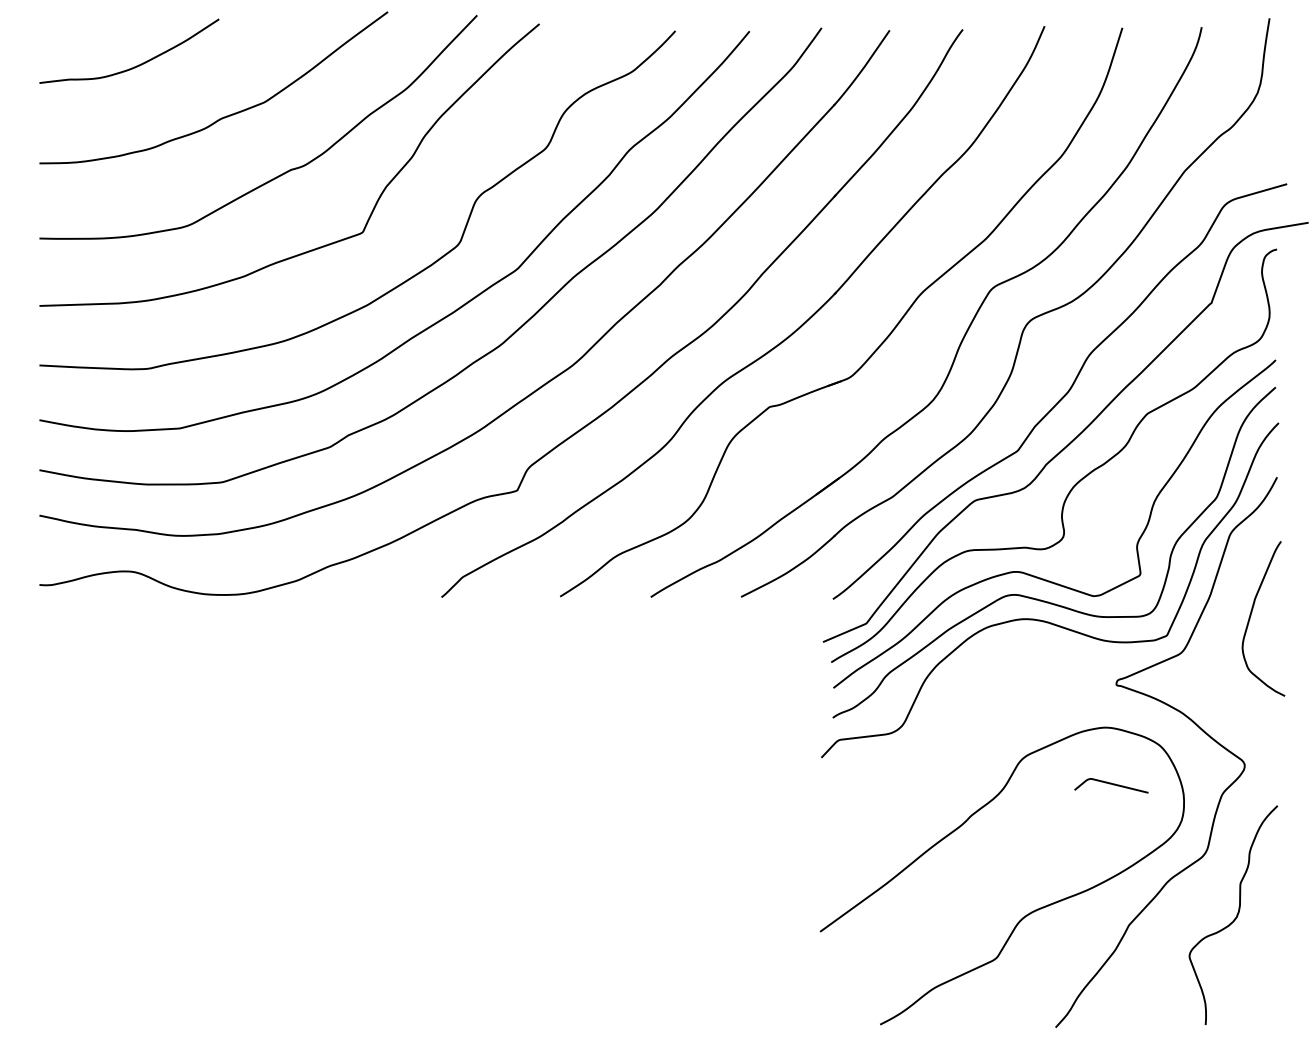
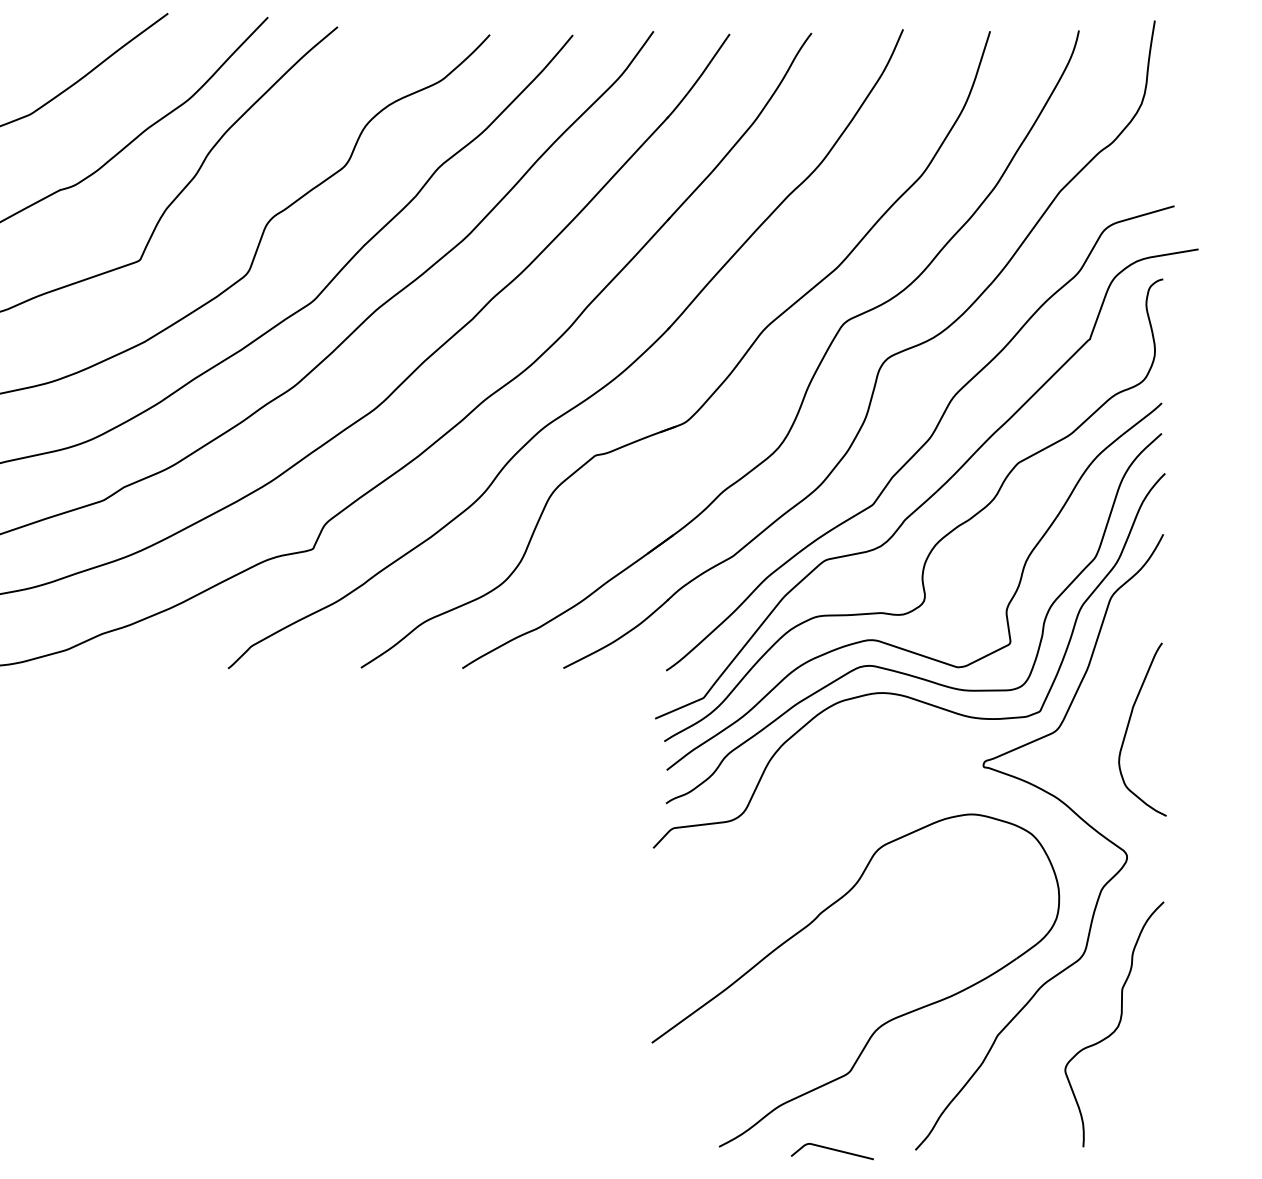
curve: (1251, 615) -> (1129, 725), moved
curve: (1111, 784) -> (832, 1150), moved

